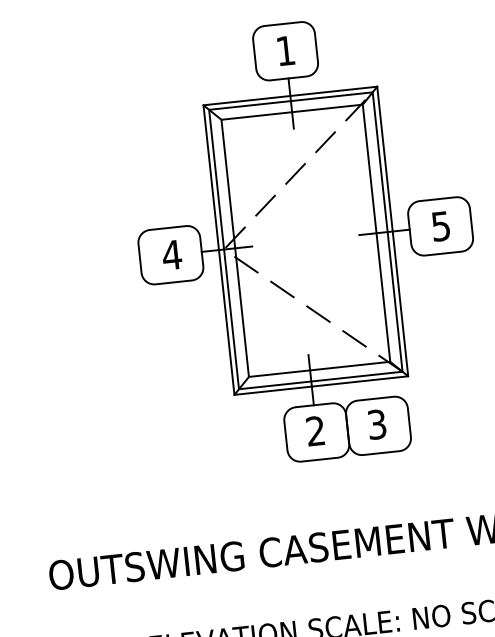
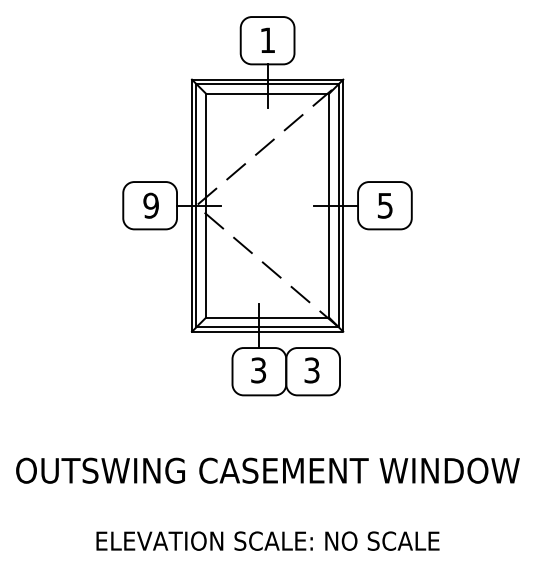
text: (171, 254) -> (150, 205), 4 -> 9
text: (315, 431) -> (258, 370), 2 -> 3

